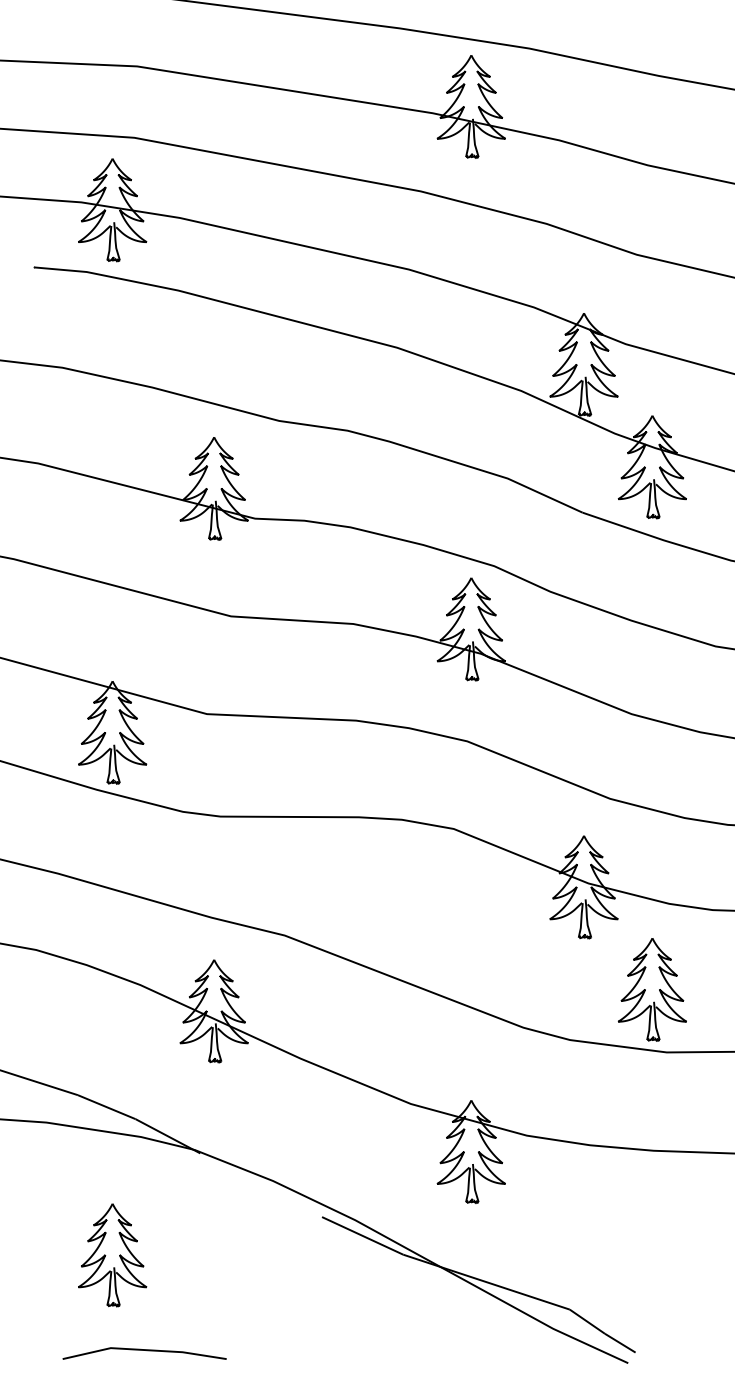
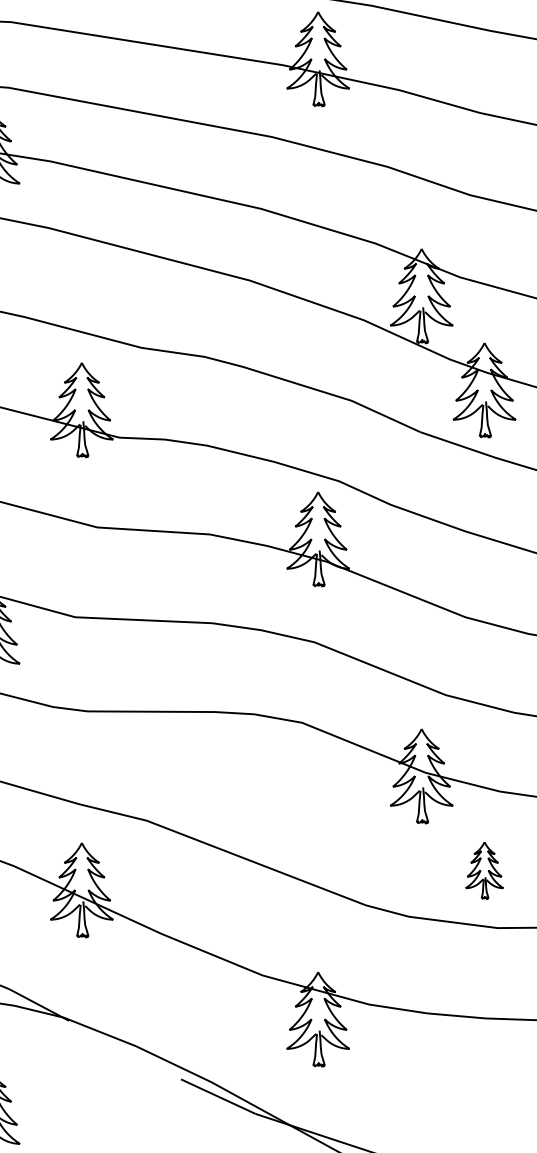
part: (652, 989) -> (484, 870), size x0.6

